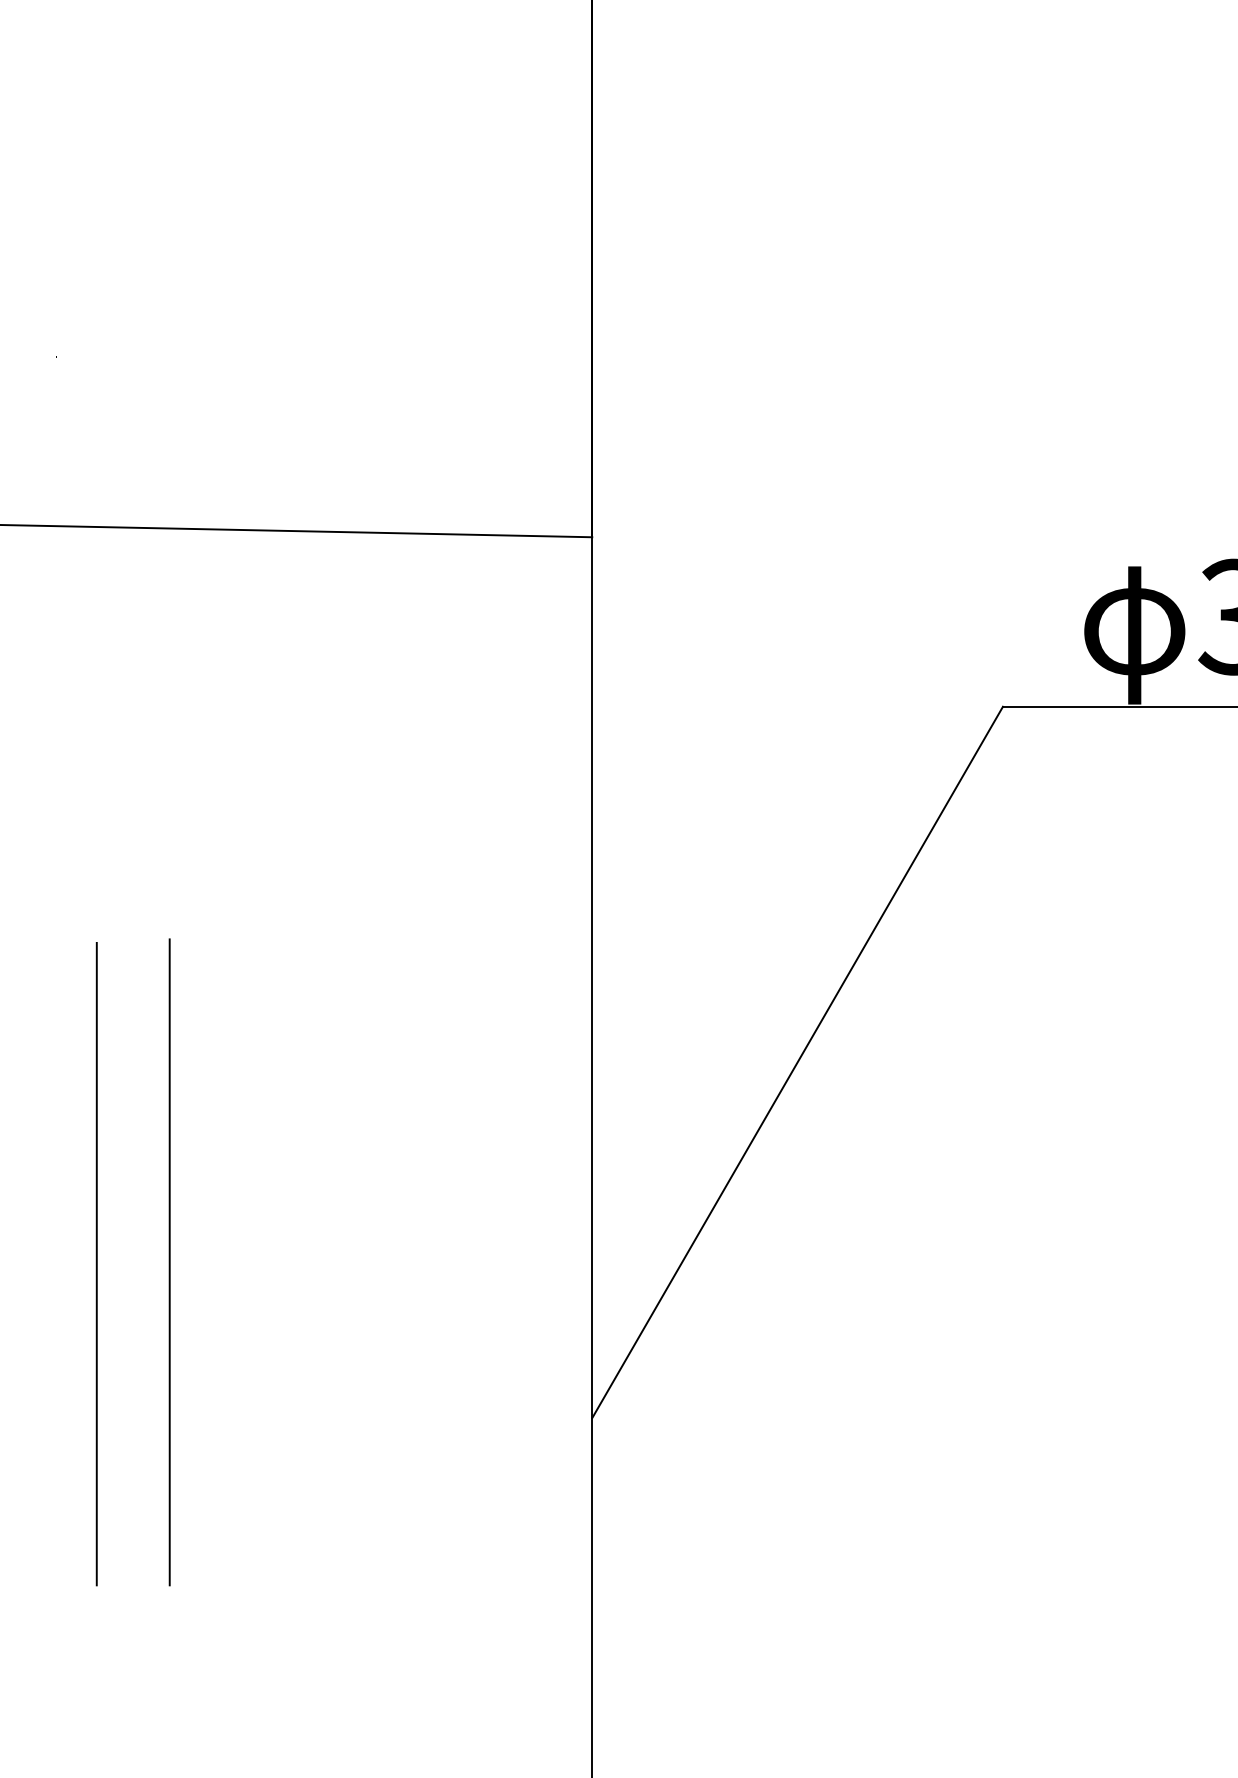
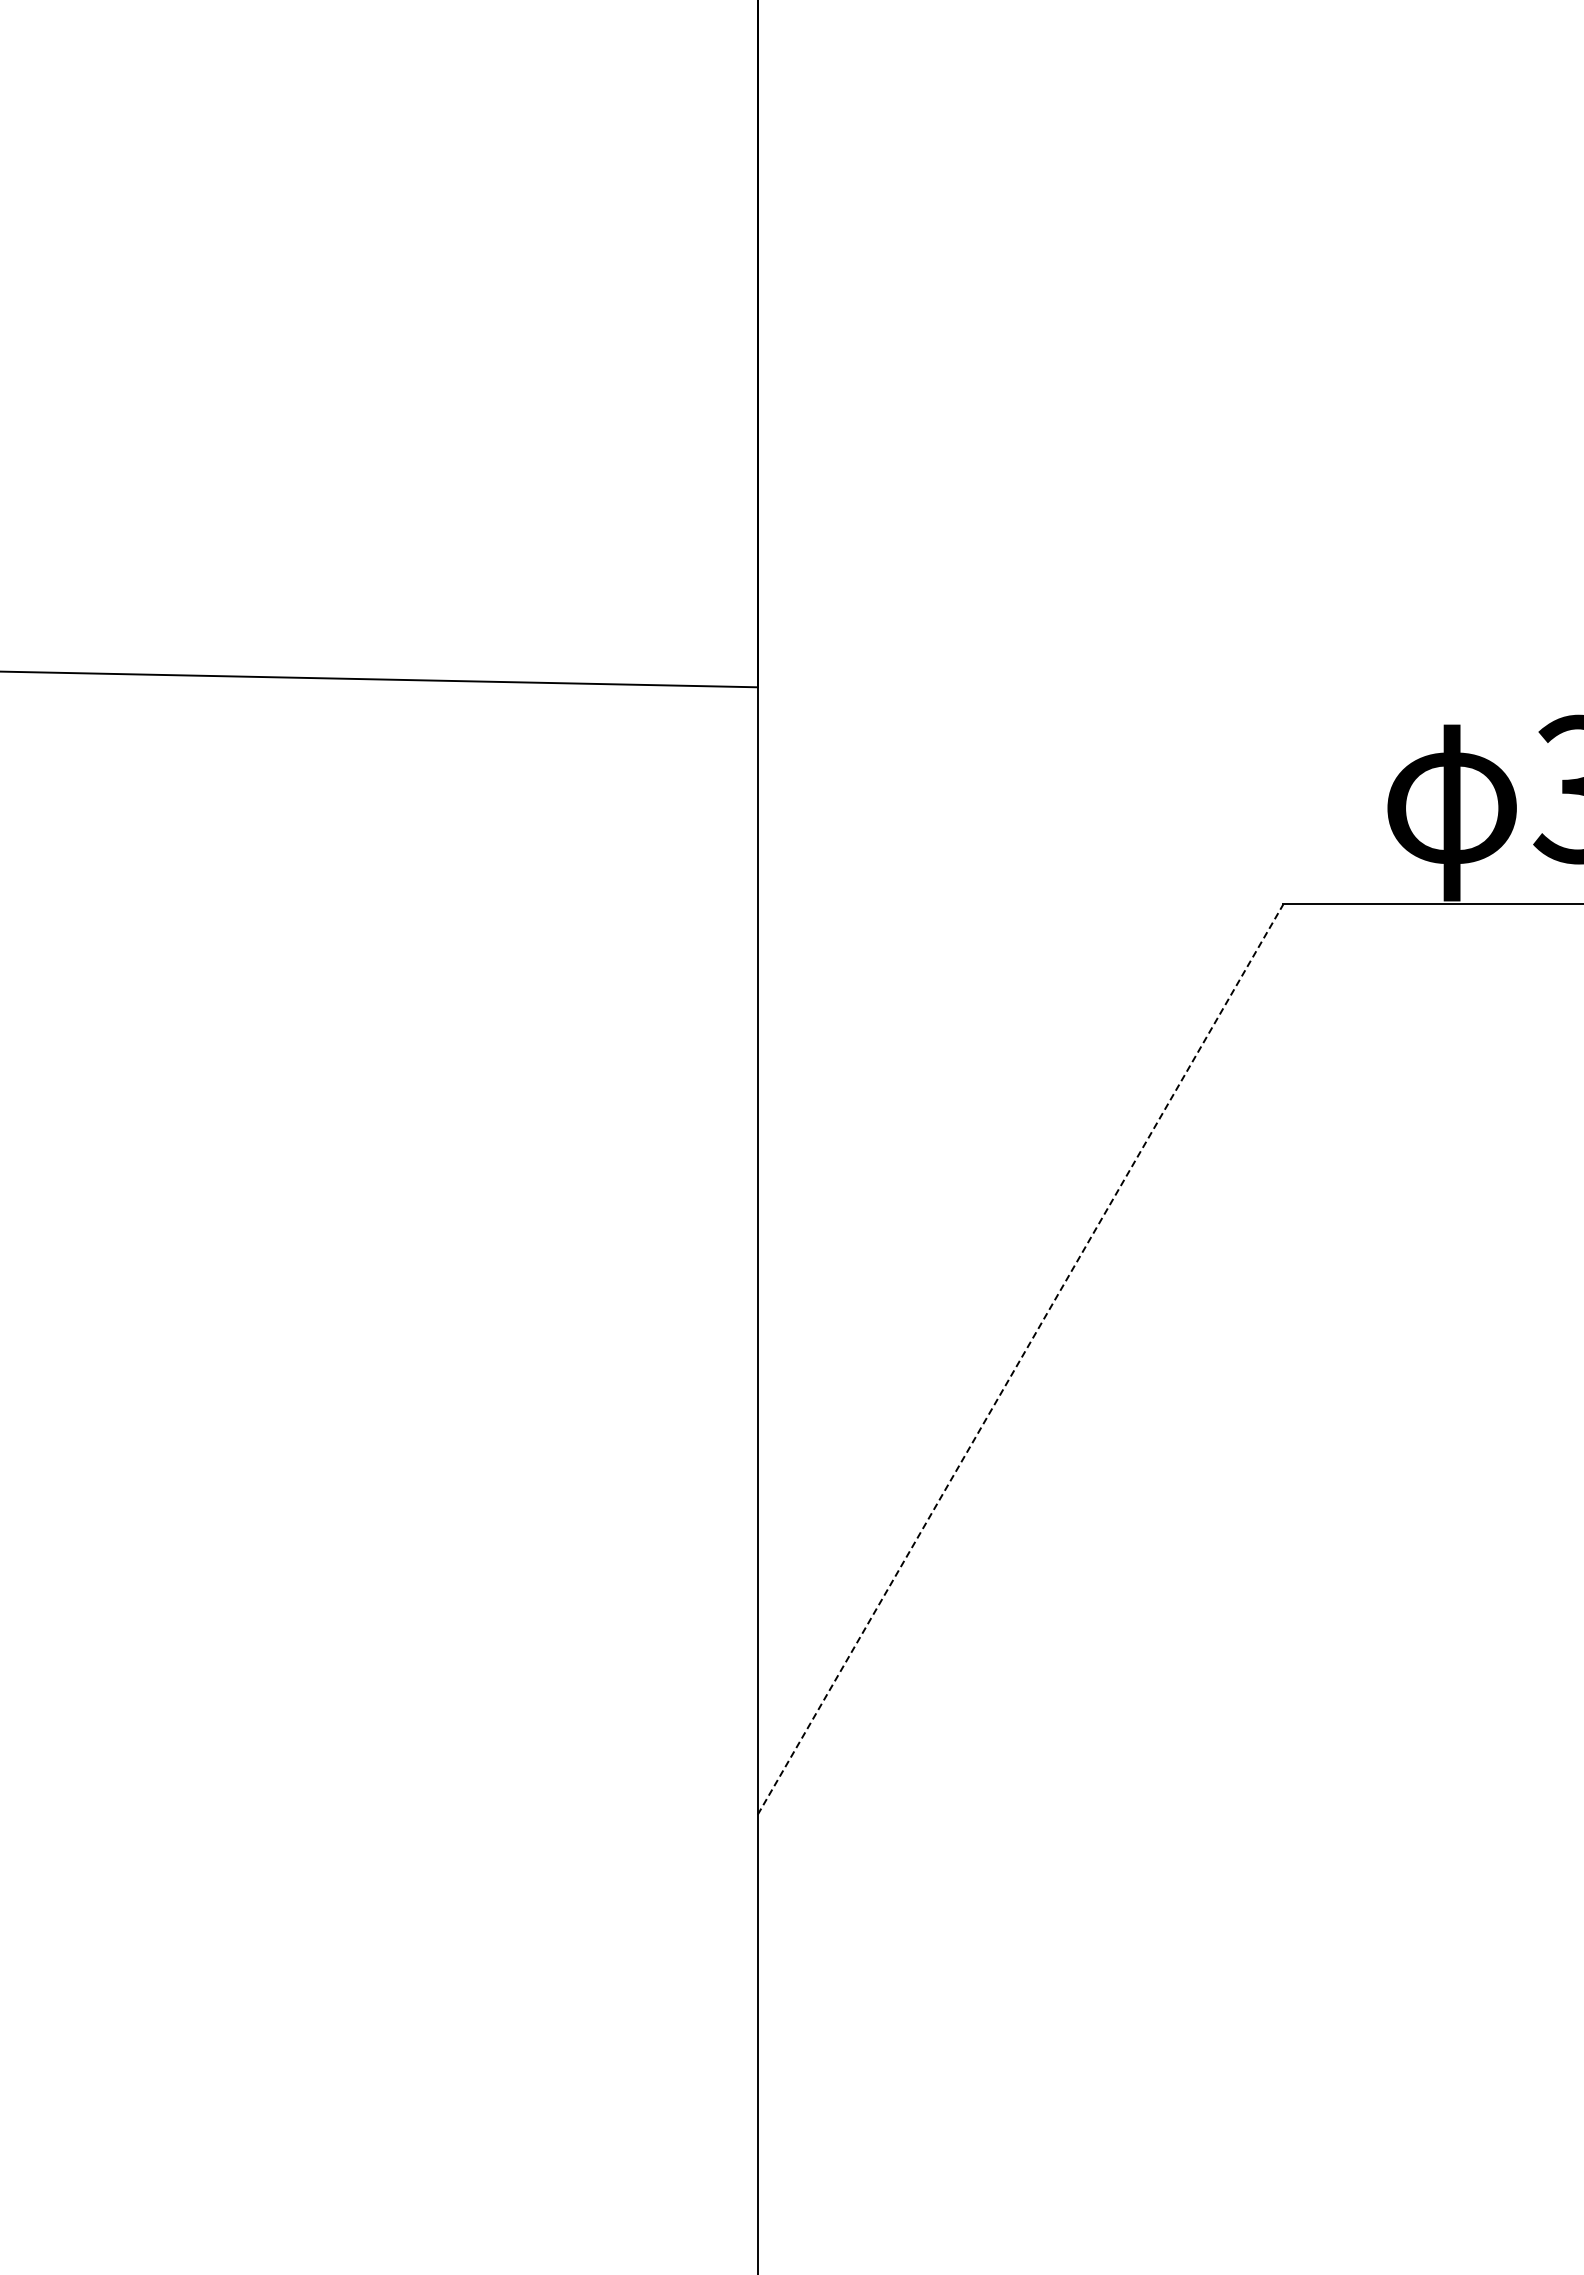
line: (797, 1062) -> (1020, 1359), solid -> dashed
line: (169, 1262) -> (216, 1615), removed
line: (96, 1264) -> (123, 1617), removed

